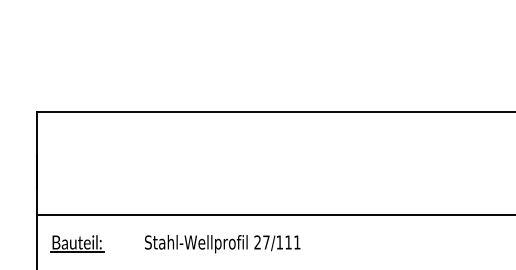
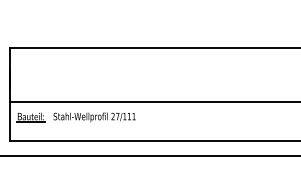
text: (222, 244) -> (94, 117), moved

